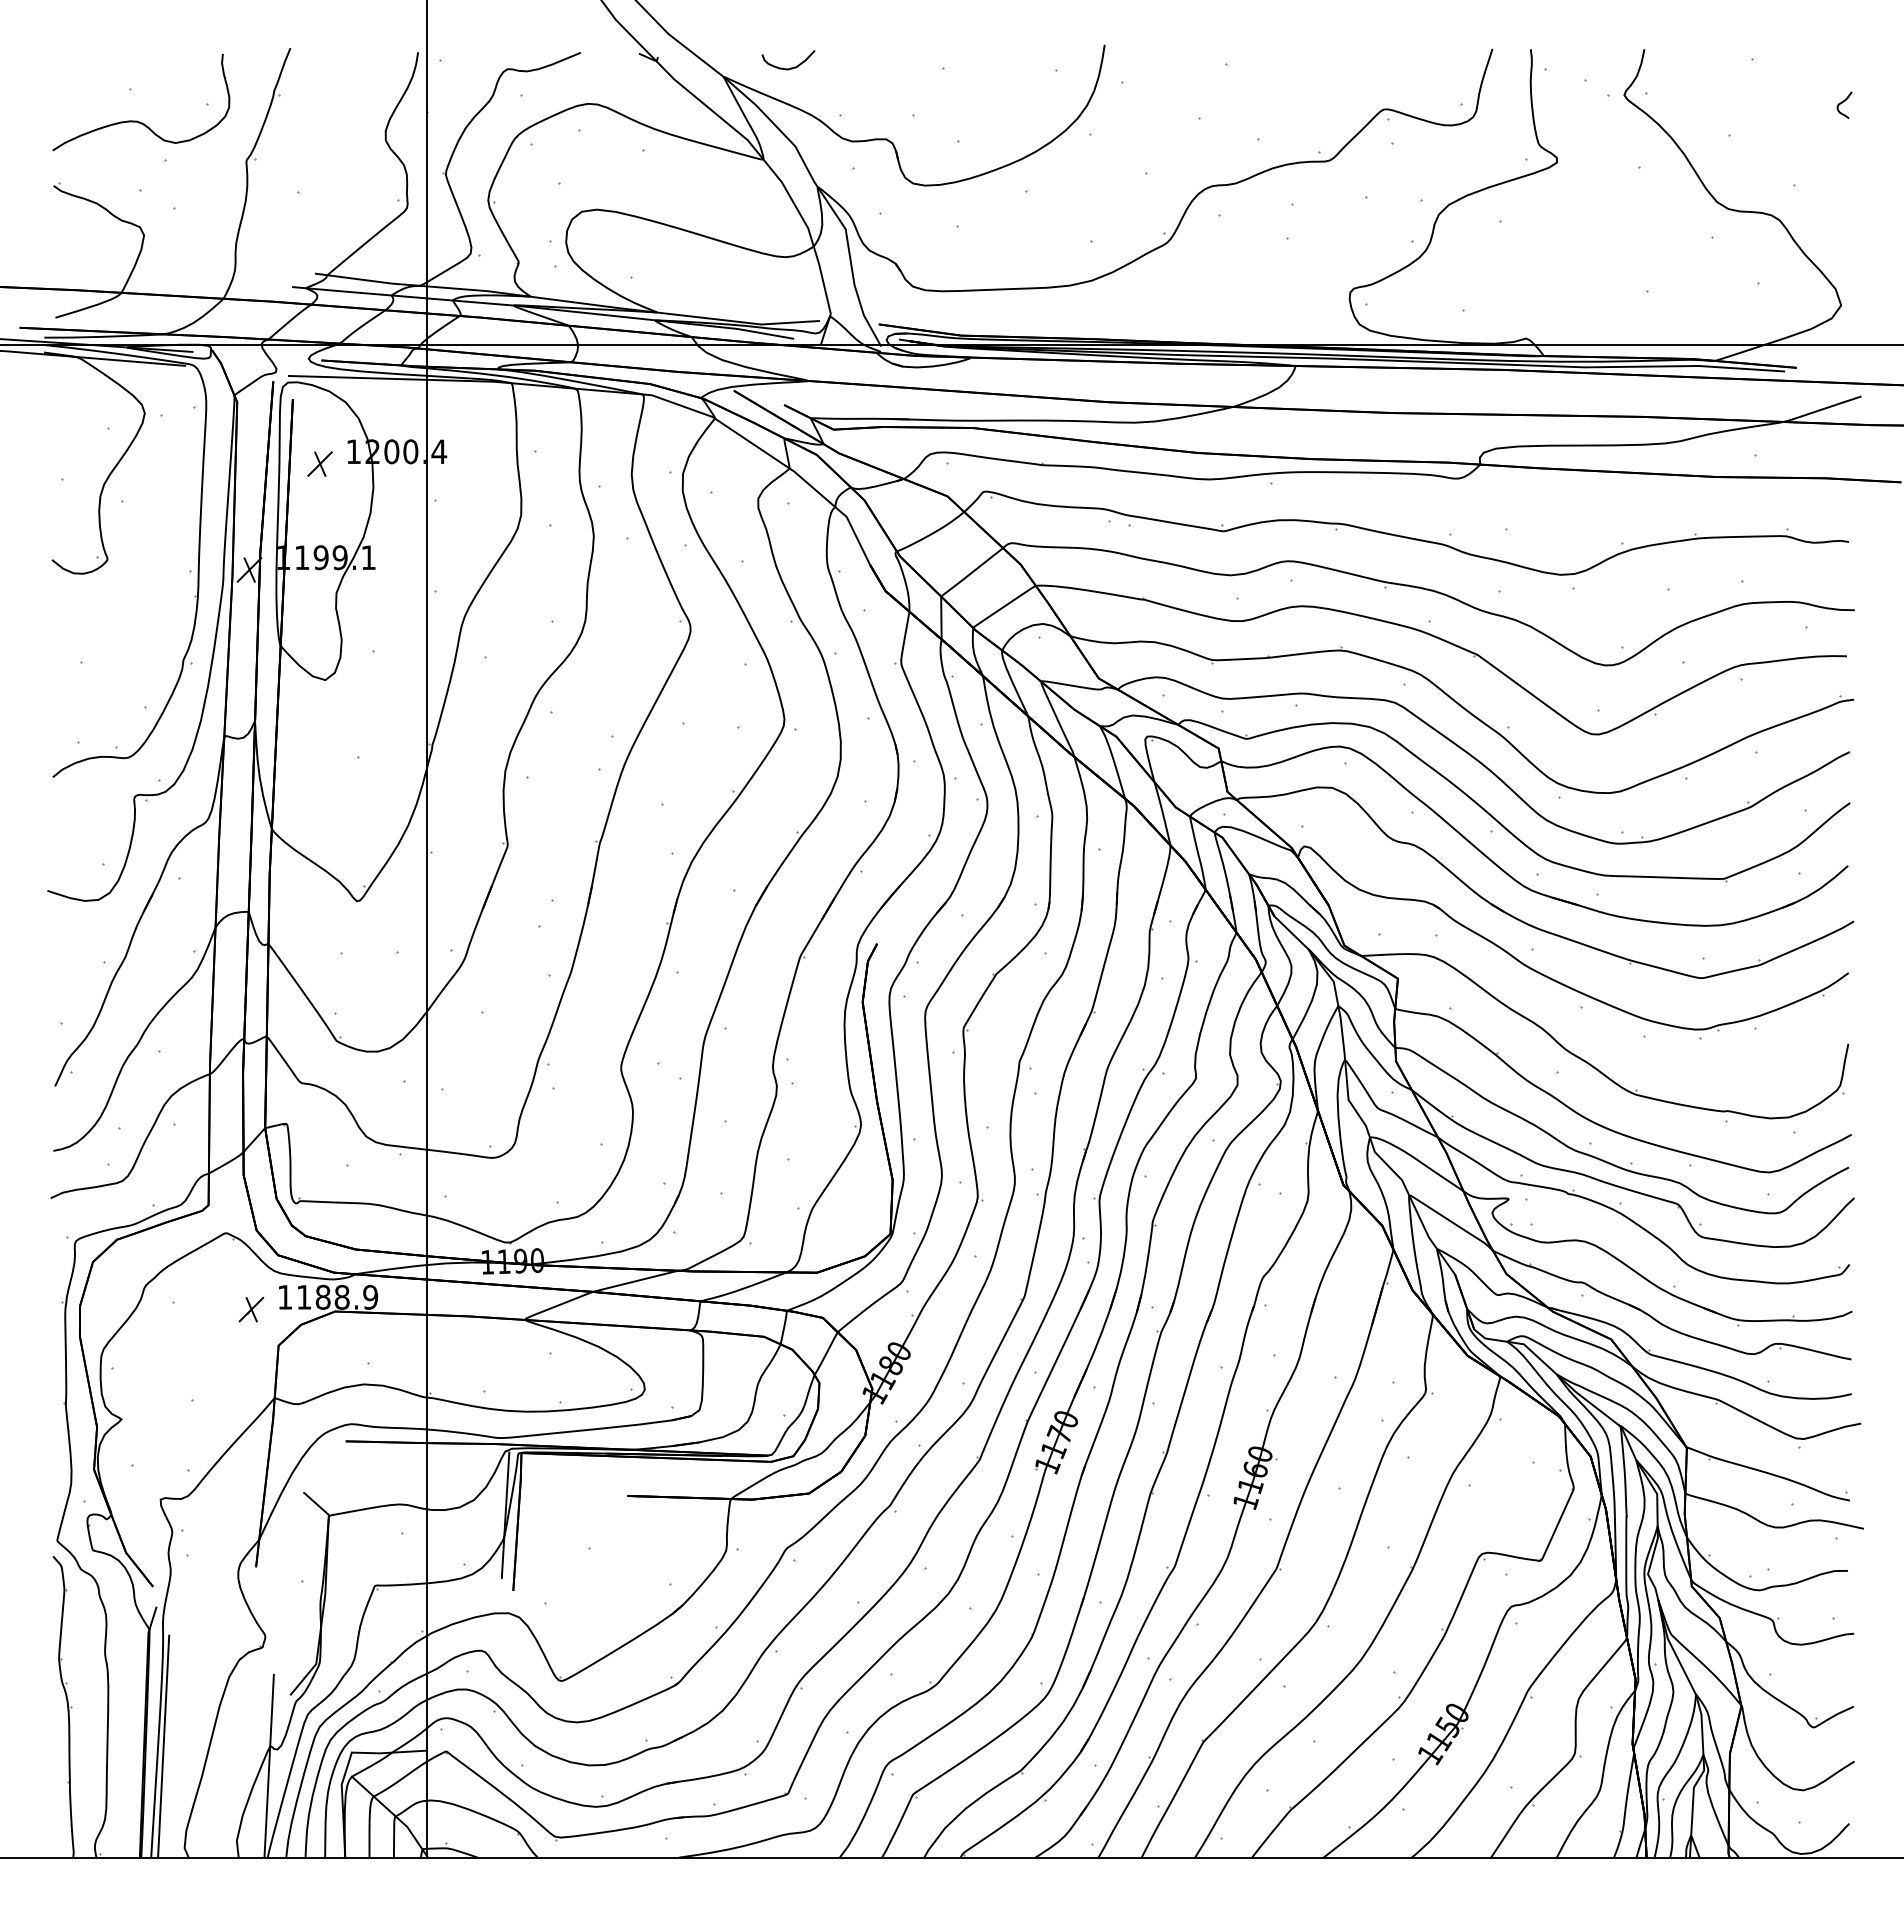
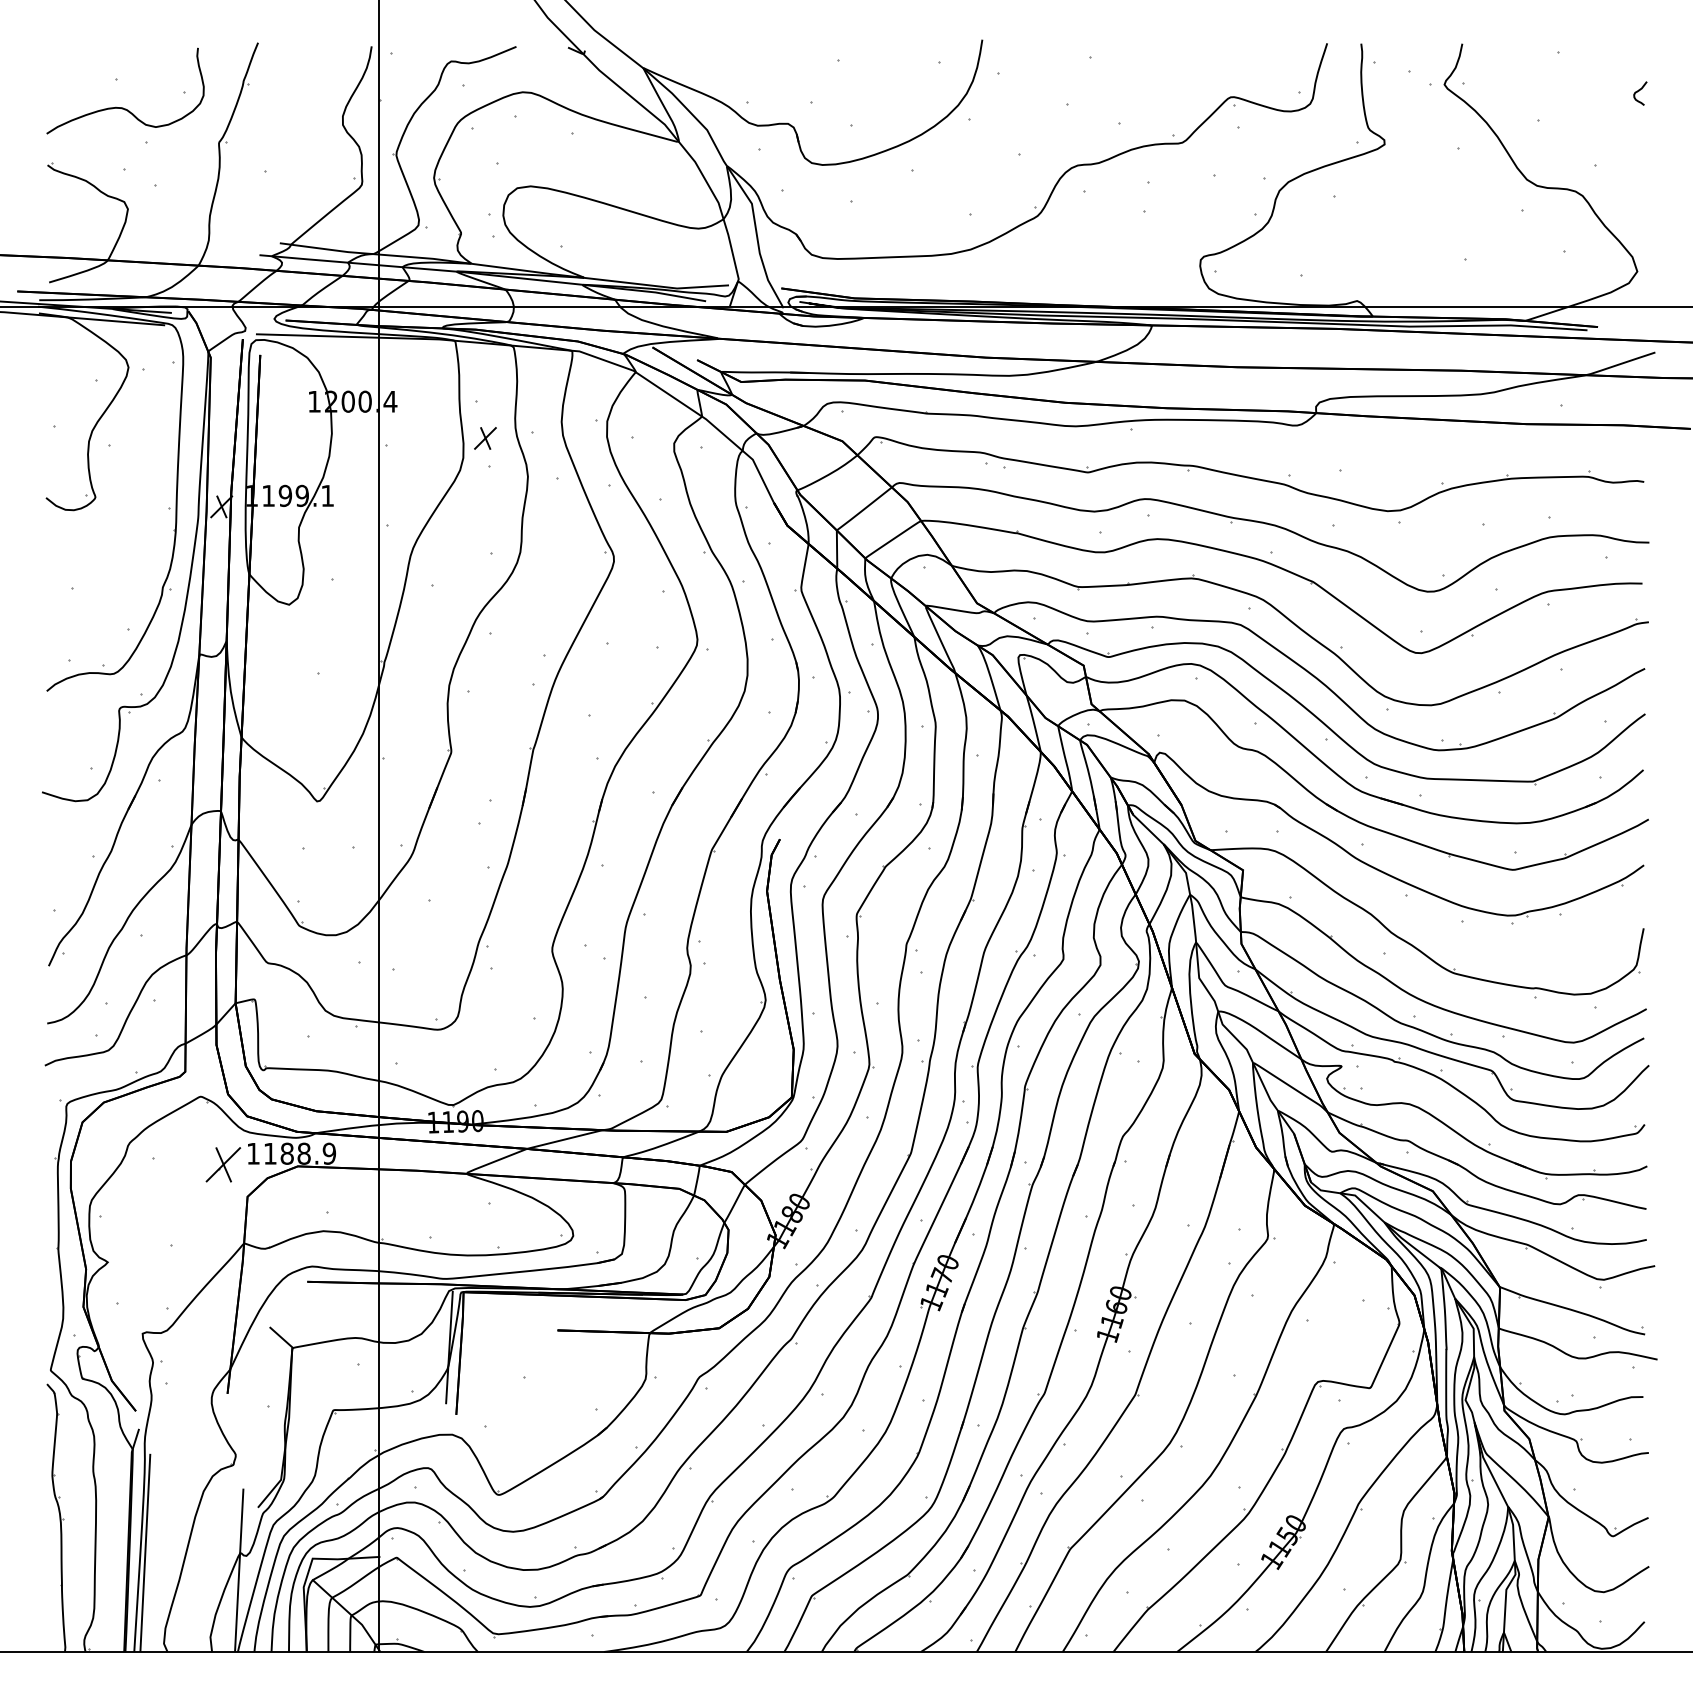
curve: (790, 67) -> (702, 59), removed
part: (319, 463) -> (484, 437), moved
part: (251, 1309) -> (223, 1164), size x1.6

